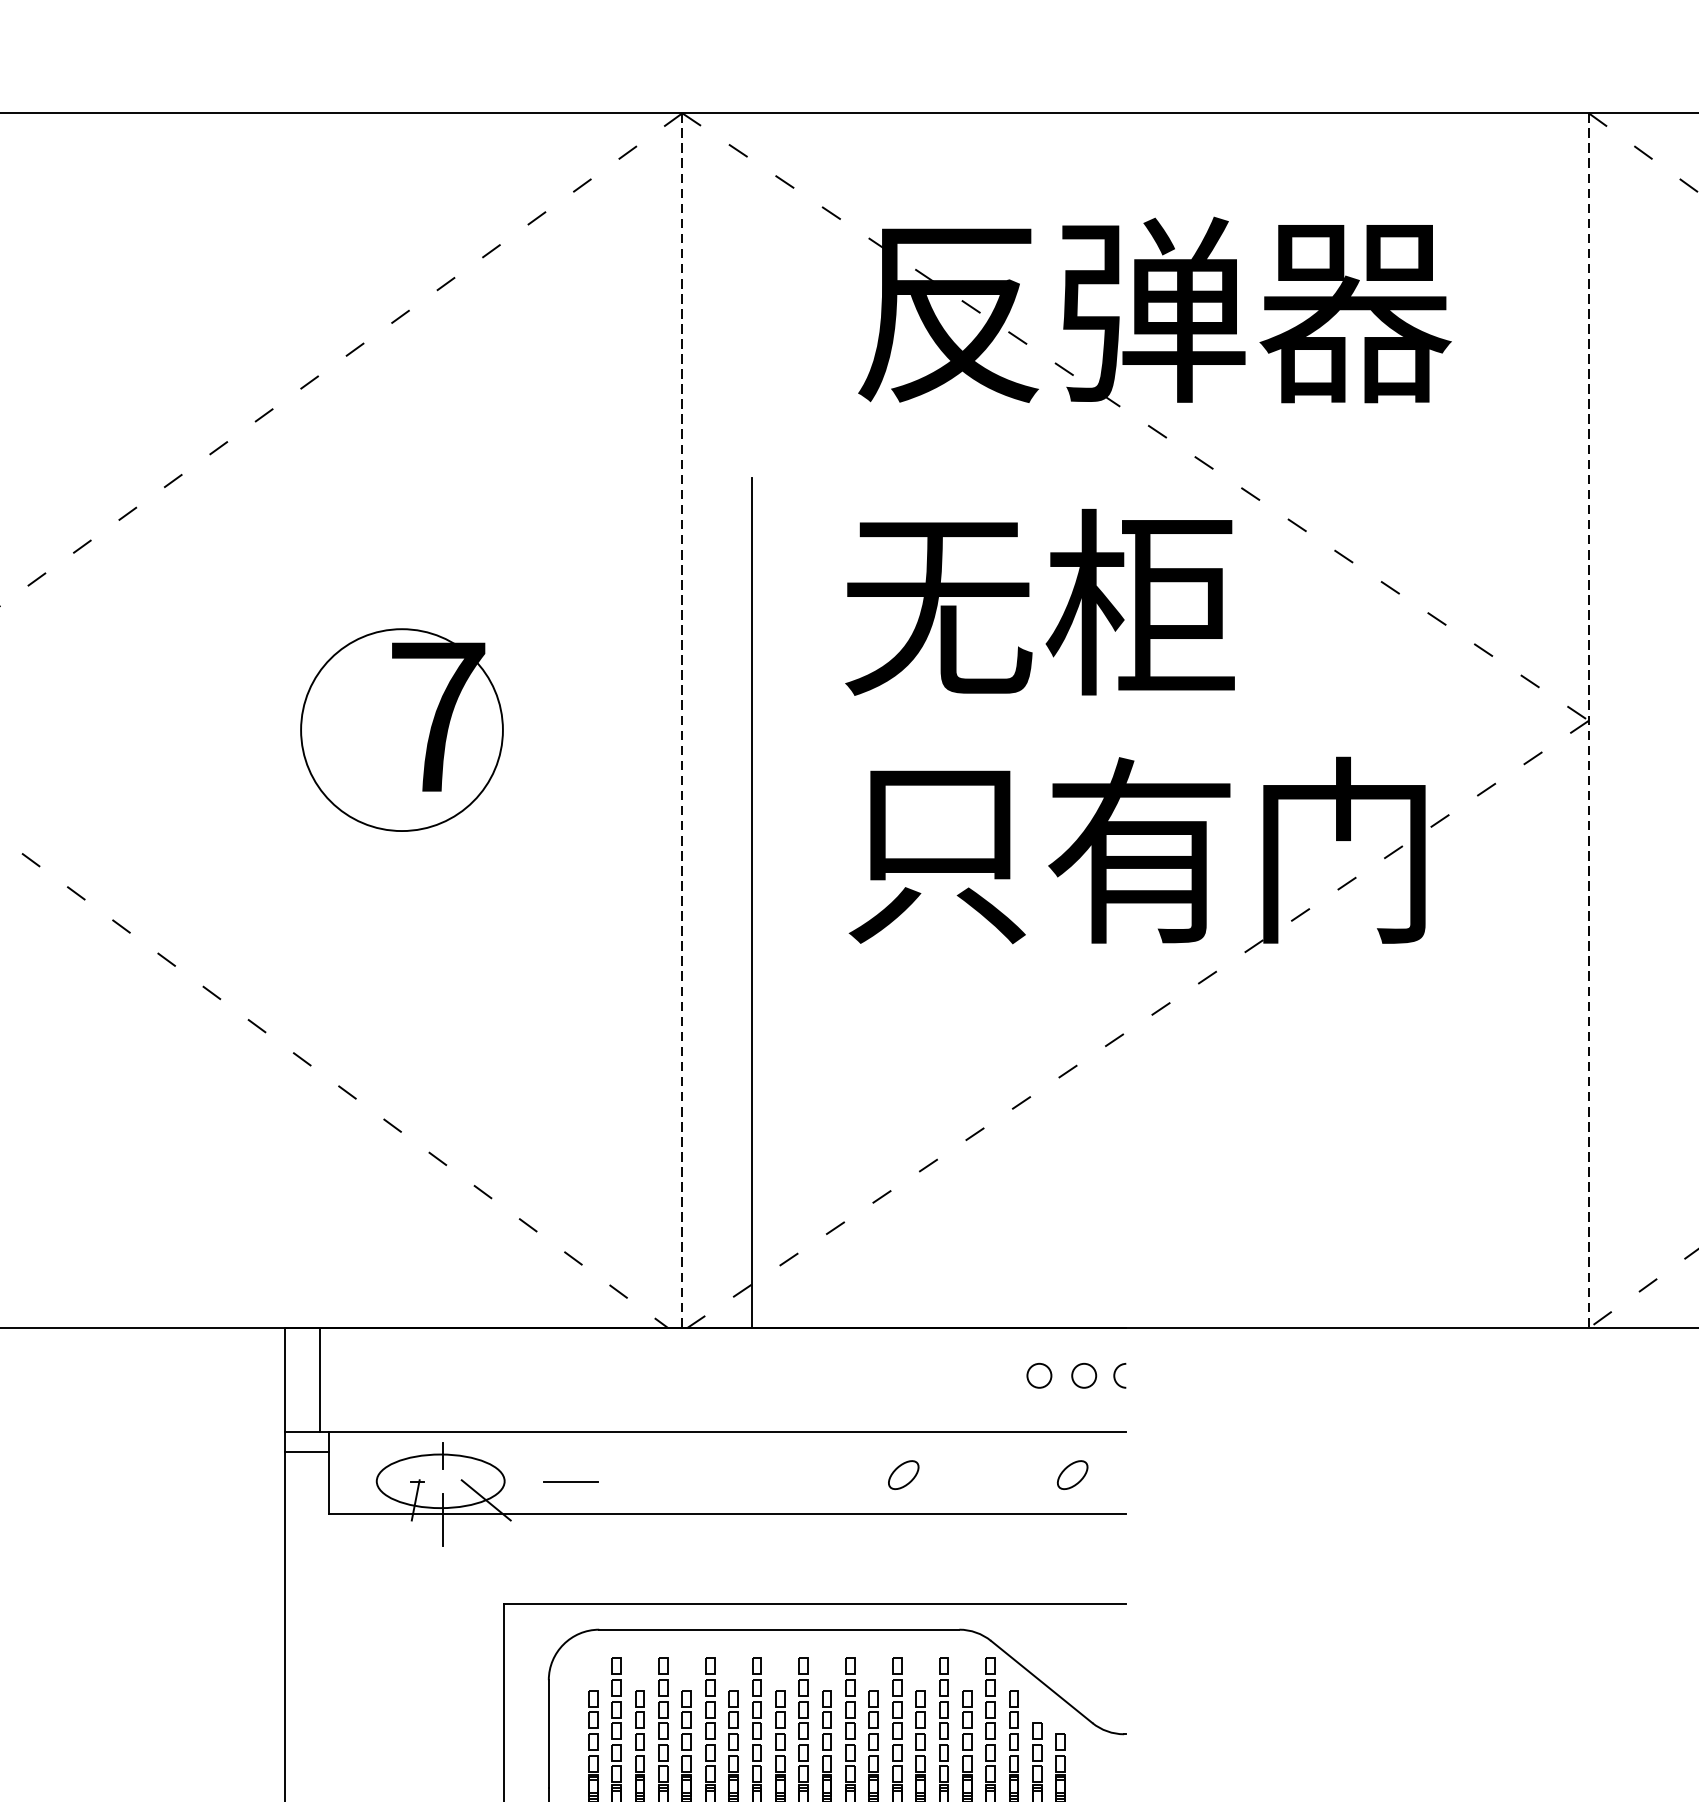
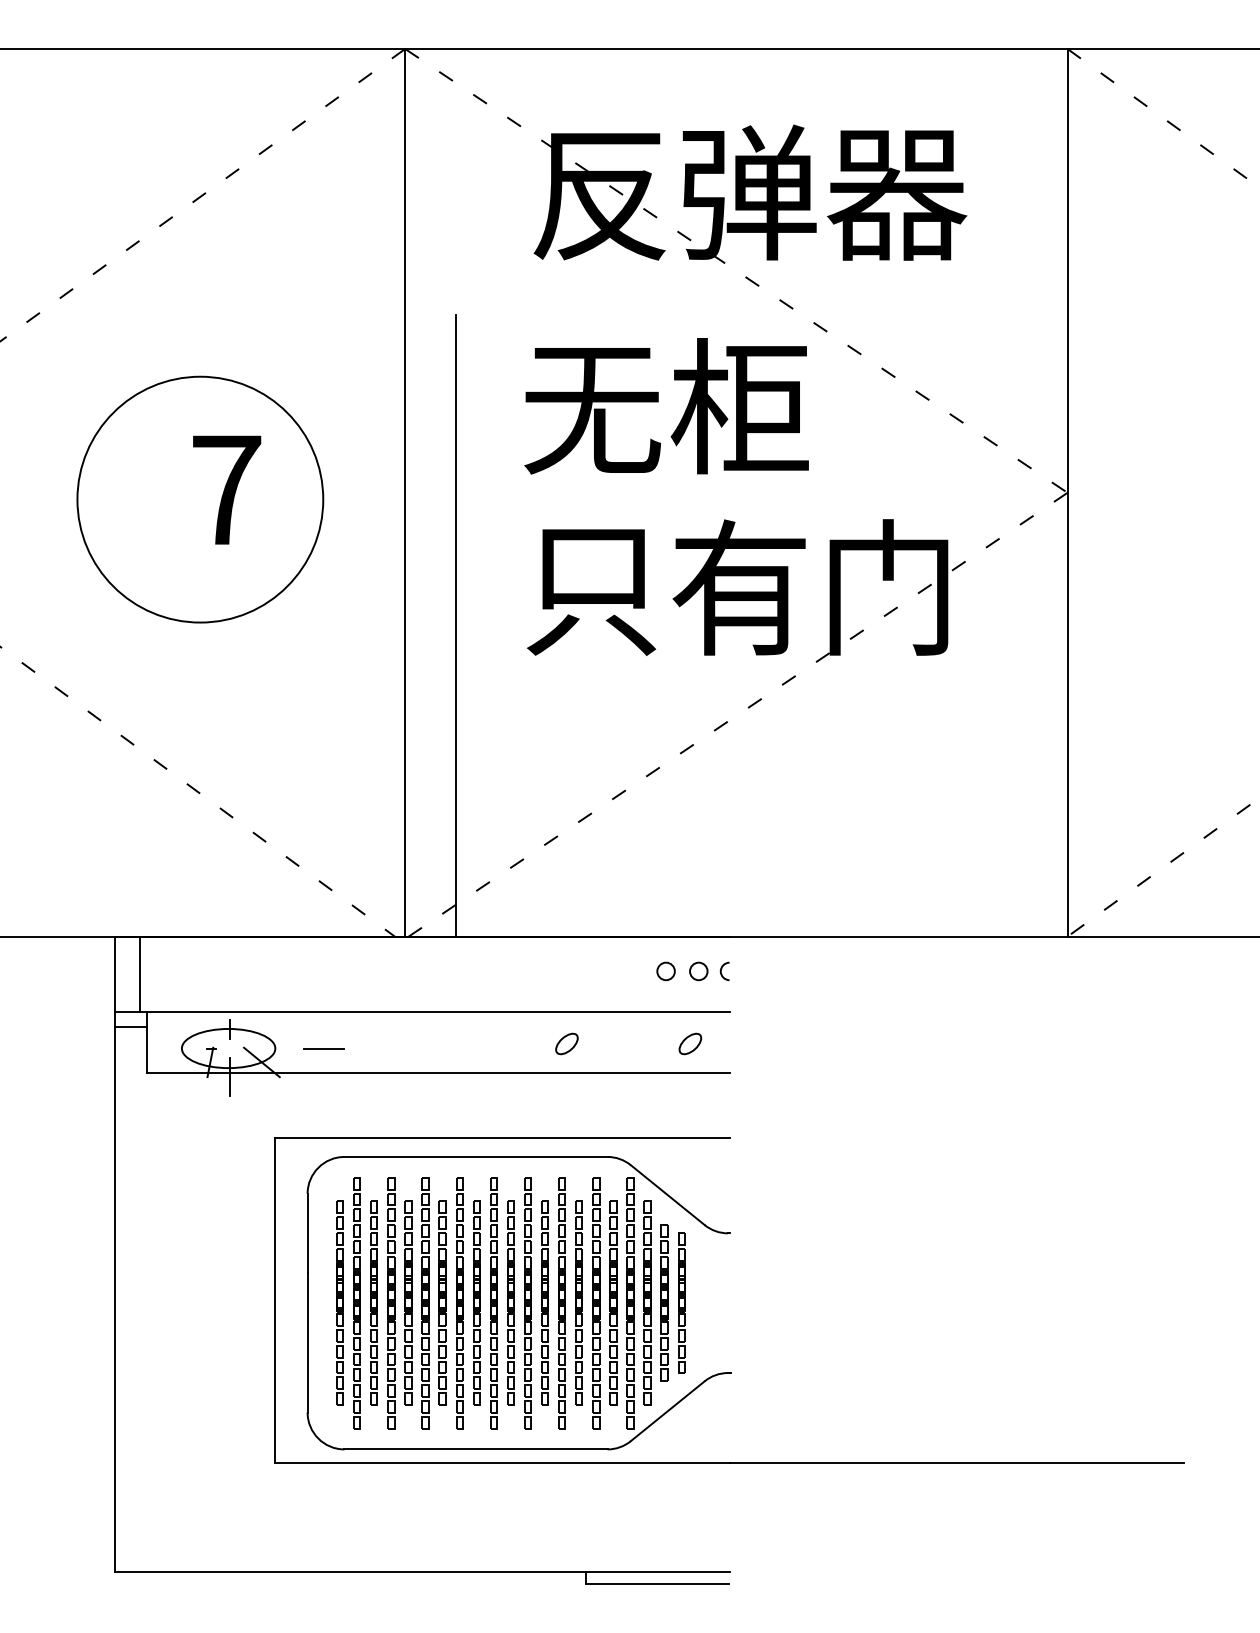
line: (682, 720) -> (405, 492), dashed -> solid
line: (1588, 720) -> (1067, 492), dashed -> solid
circle: (402, 729) -> (200, 499), size x1.67

